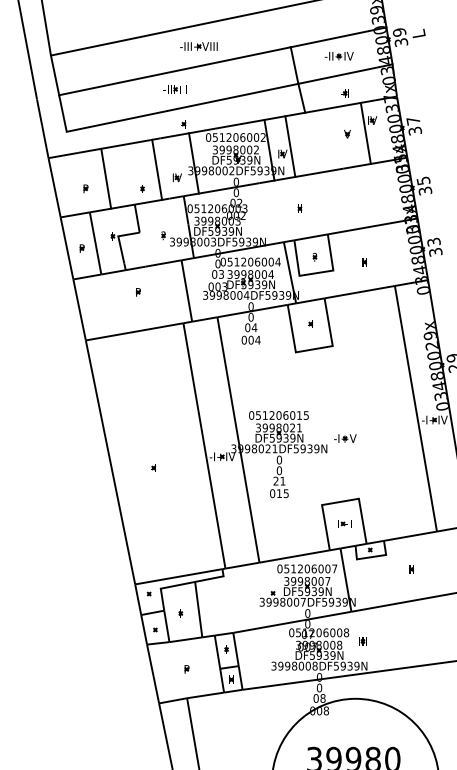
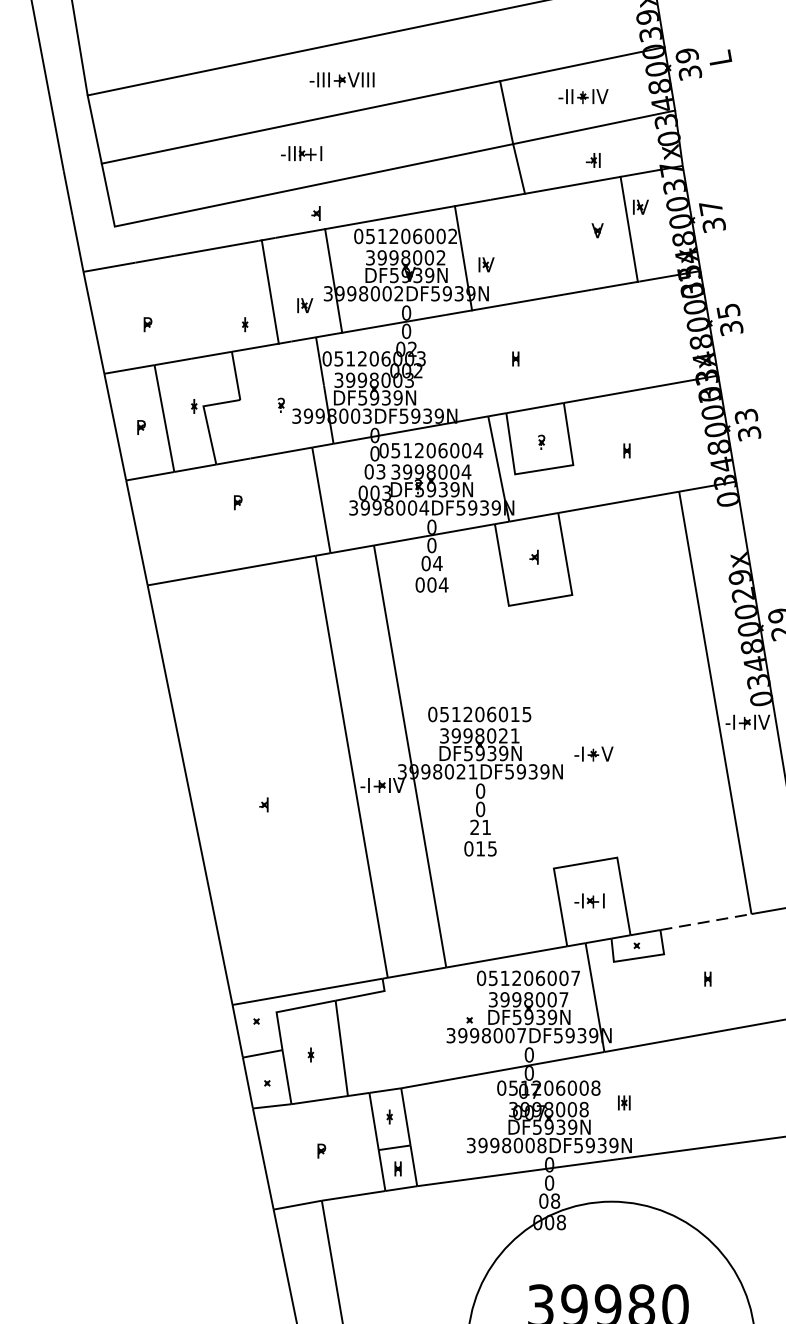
line: (290, 146) -> (499, 251), removed
line: (106, 178) -> (183, 306), removed
line: (410, 536) -> (706, 922), solid -> dashed

